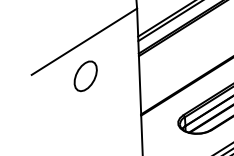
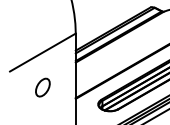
part: (85, 76) -> (42, 87), moved

